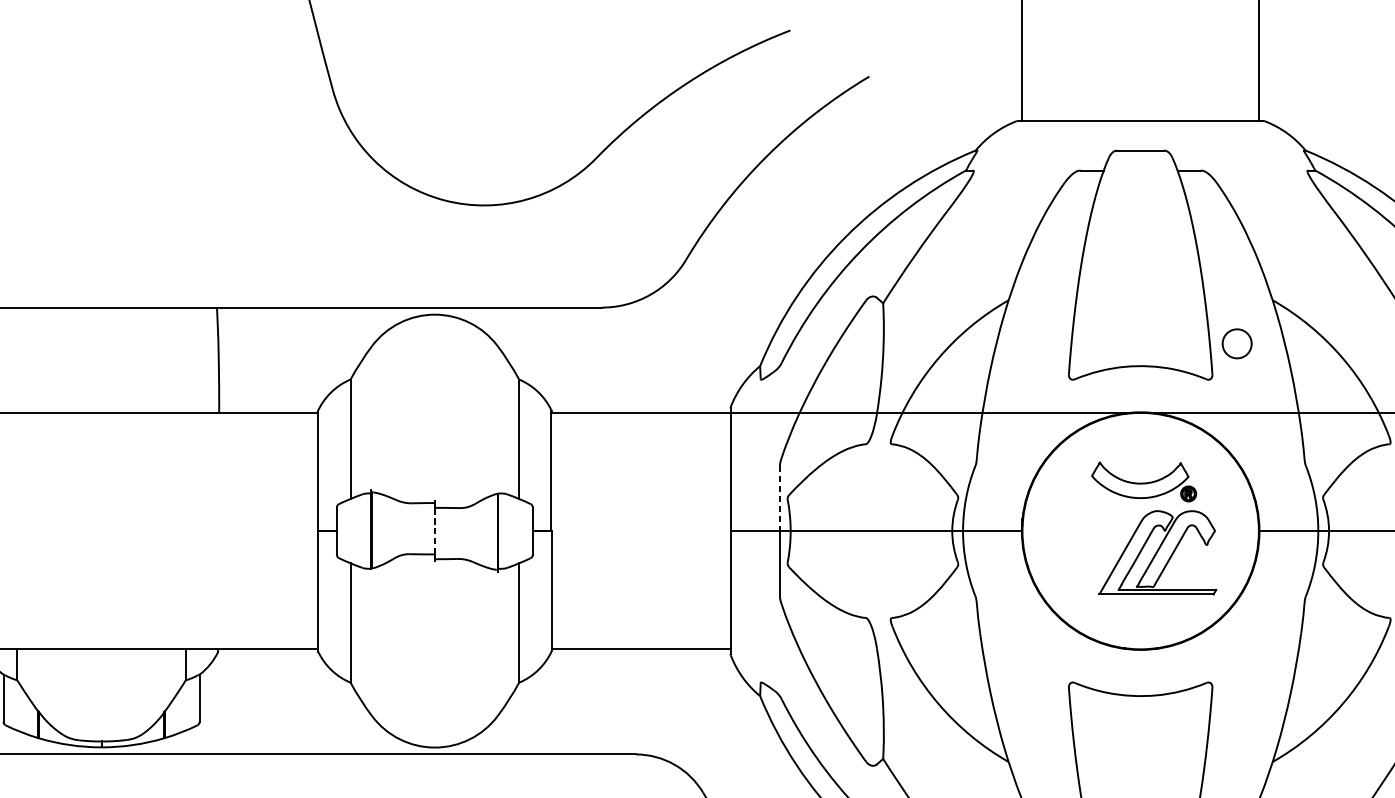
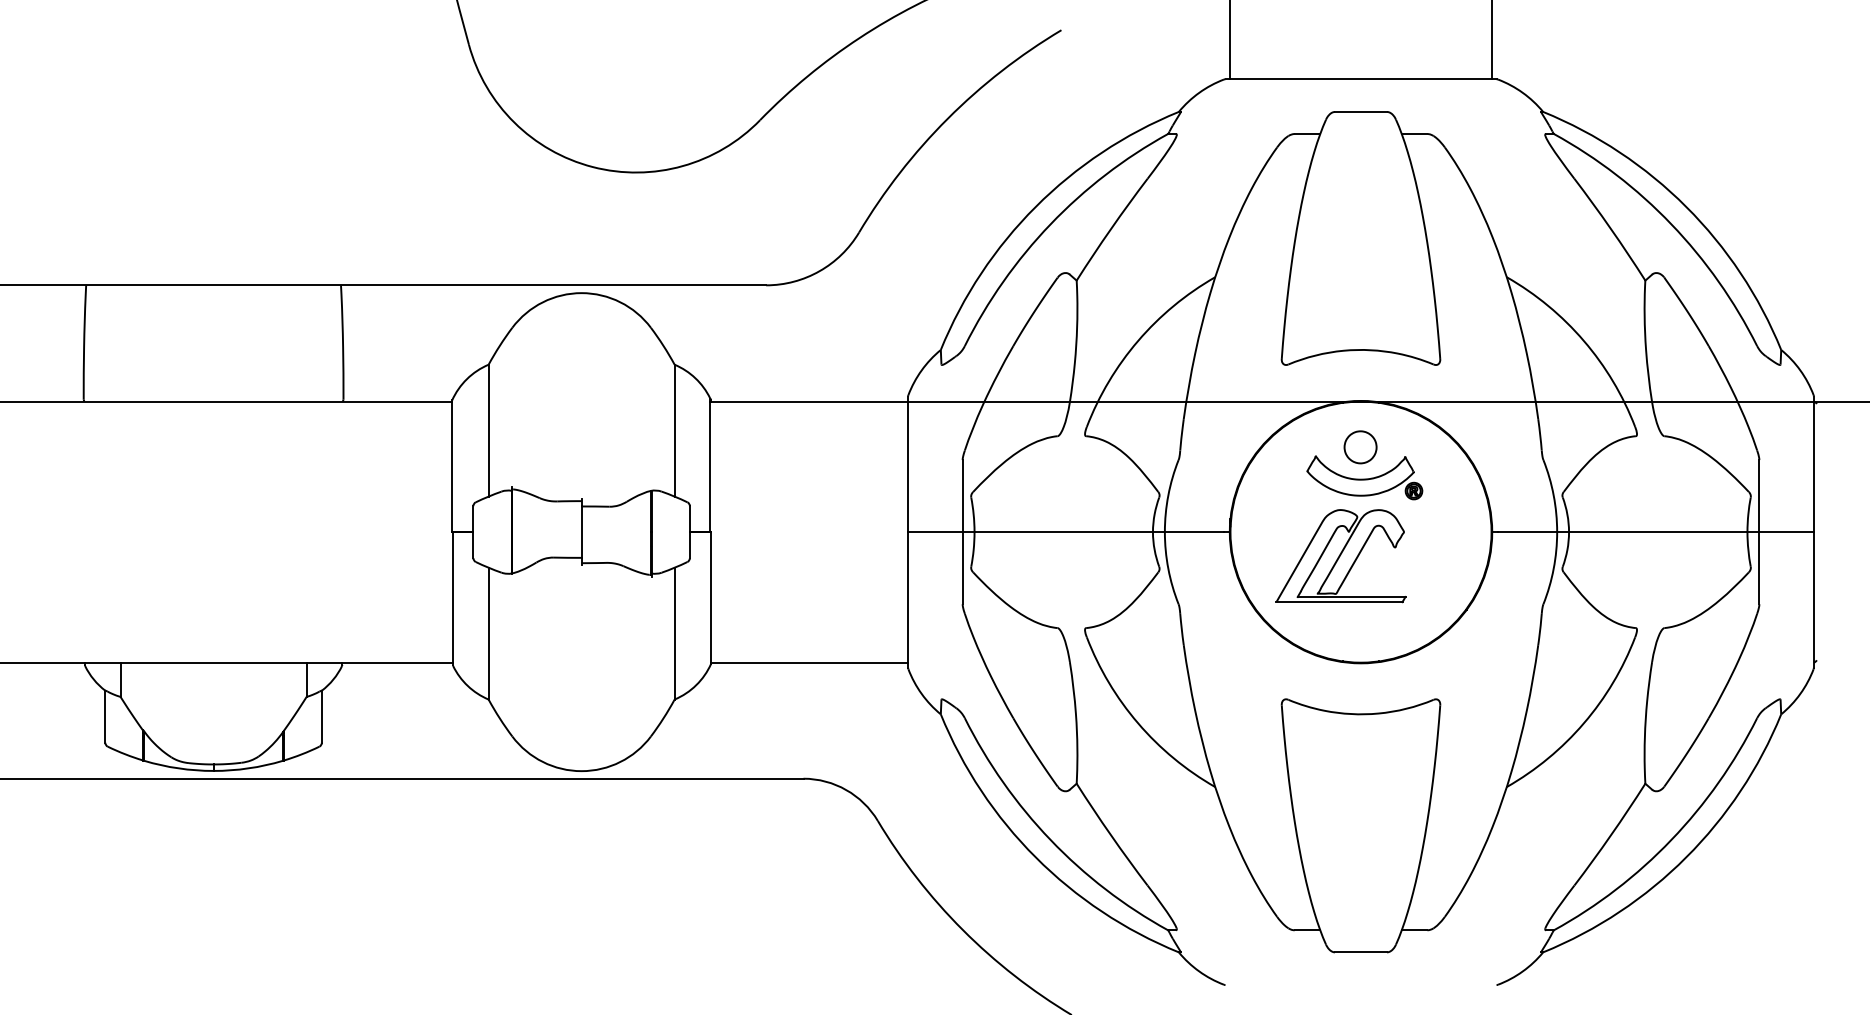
part: (1237, 343) -> (1360, 447), moved
line: (779, 498) -> (962, 496), dashed -> solid
line: (434, 531) -> (581, 532), dashed -> solid
part: (1157, 553) -> (1340, 556), moved

